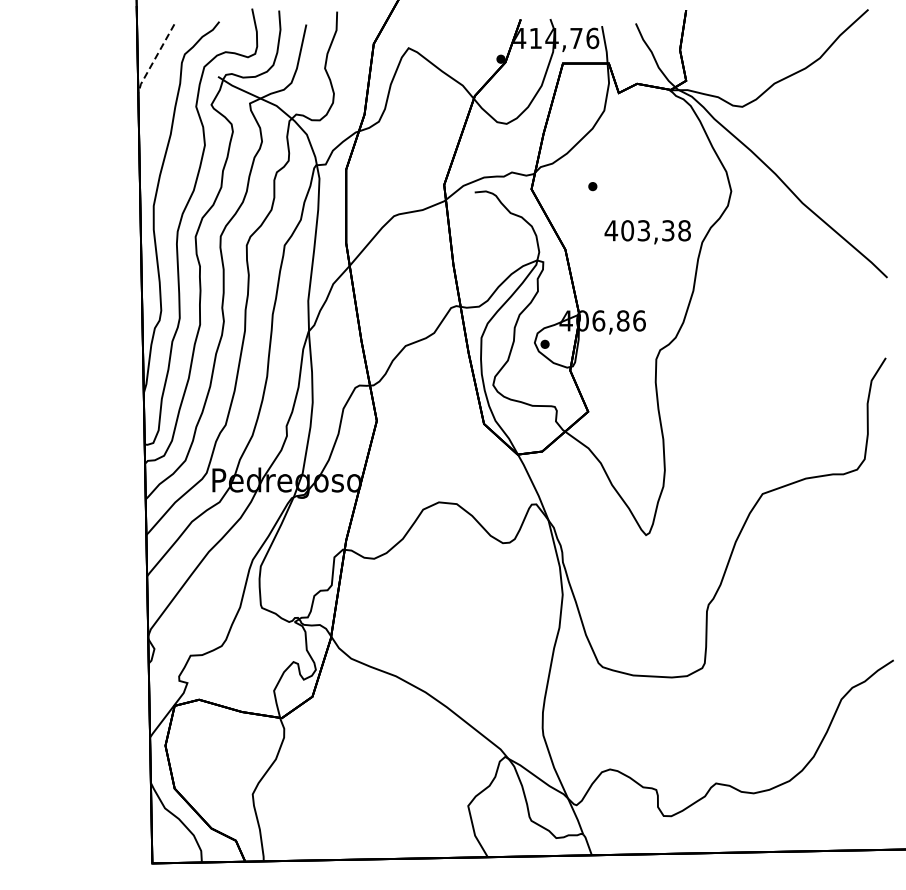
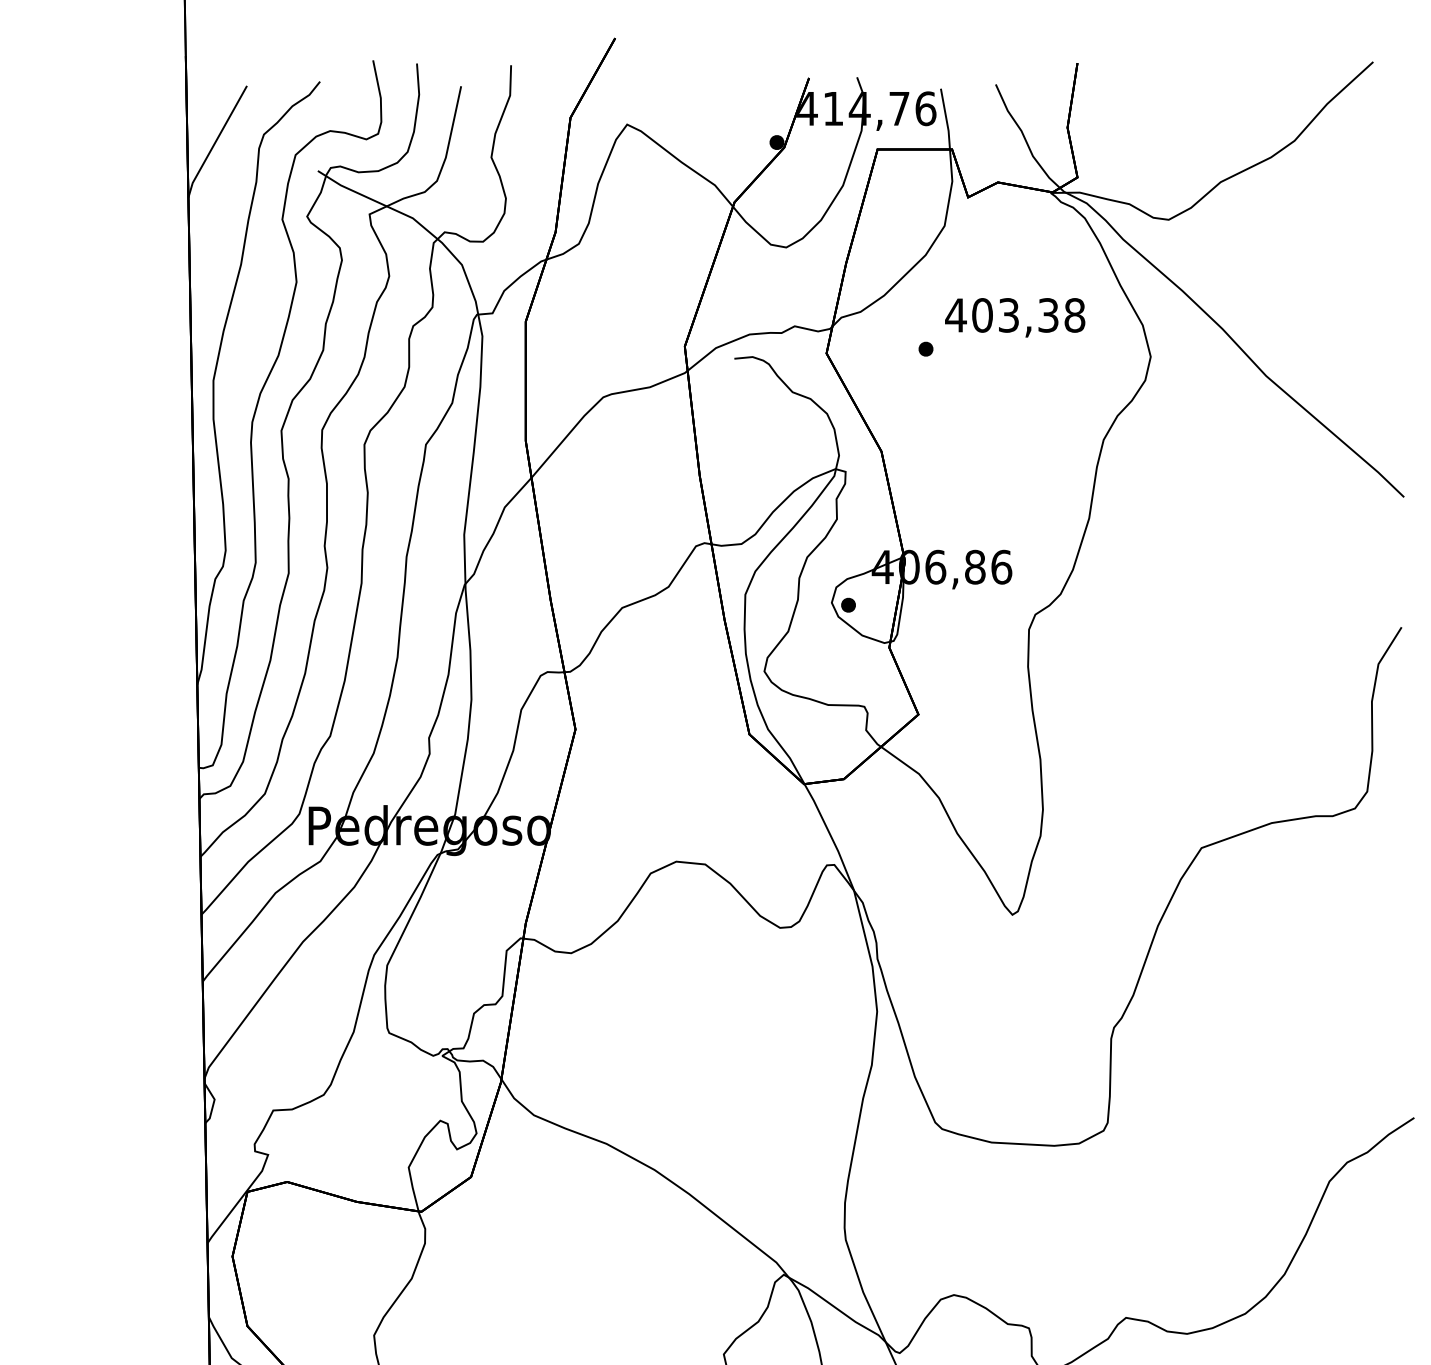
line: (155, 59) -> (216, 142), dashed -> solid
text: (647, 232) -> (1014, 318), moved

